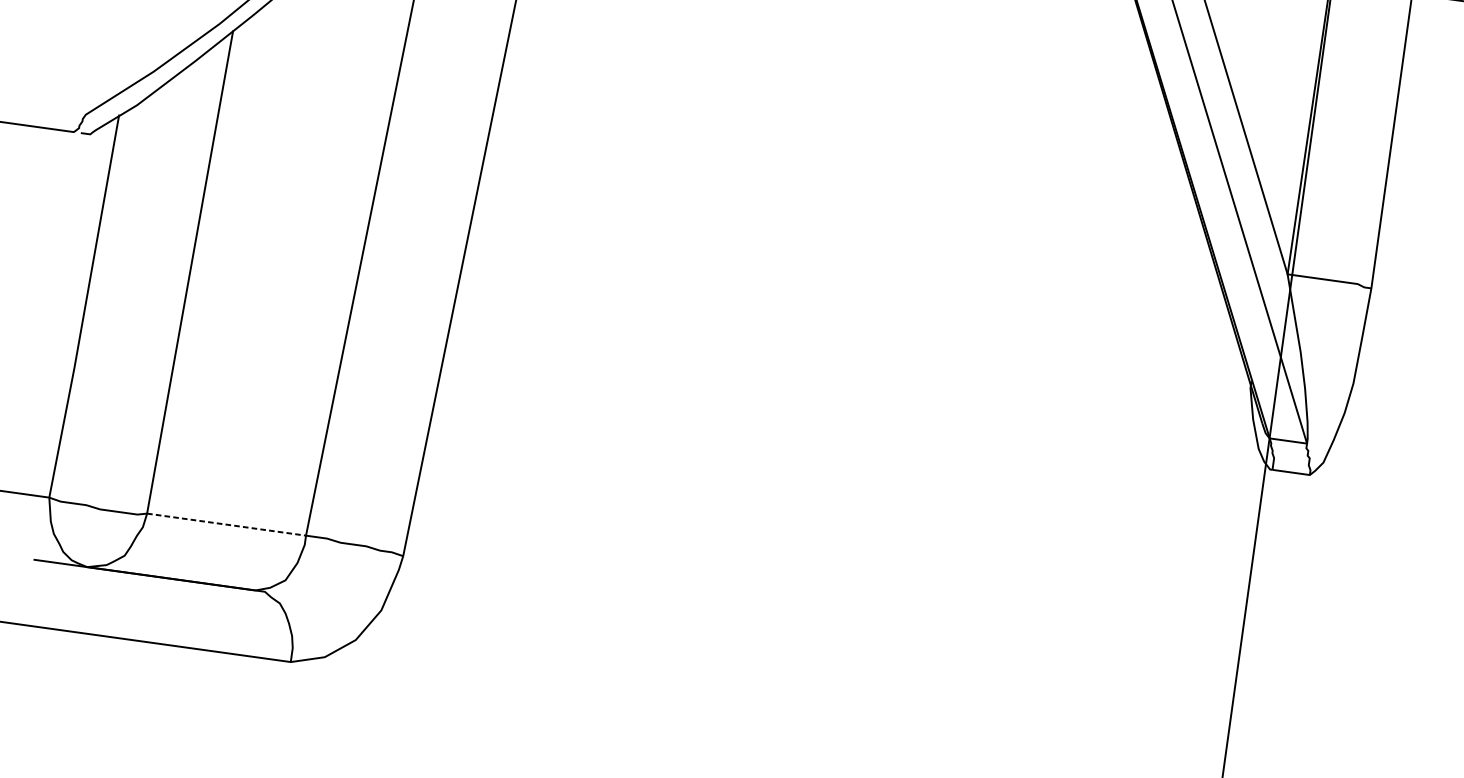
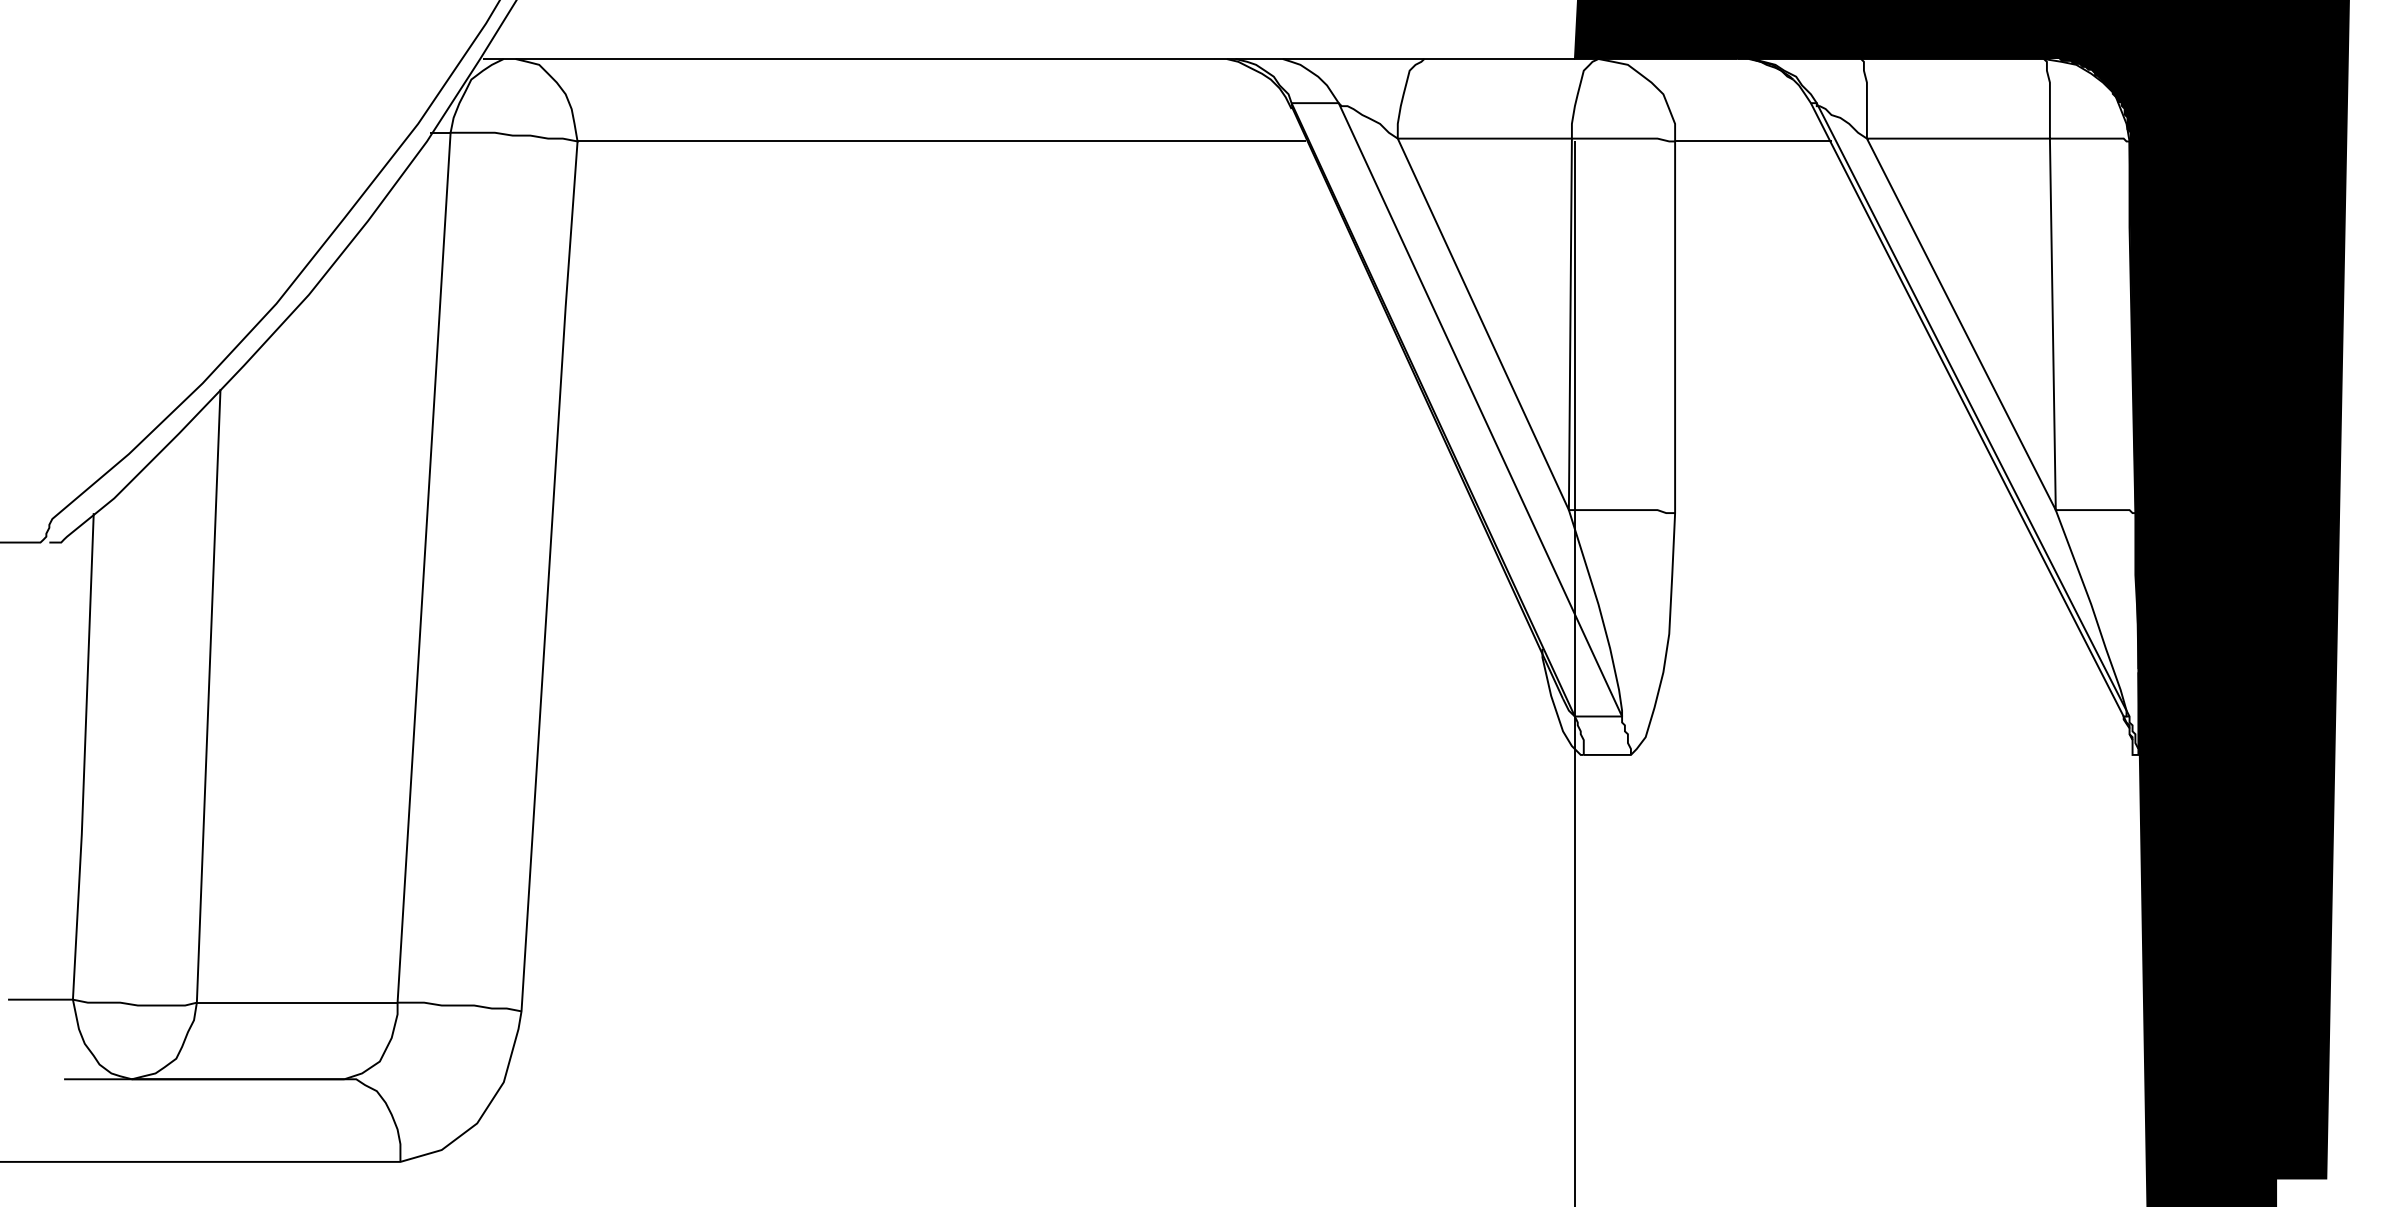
line: (226, 524) -> (297, 1002), dashed -> solid

